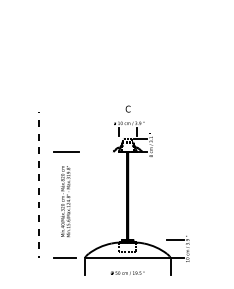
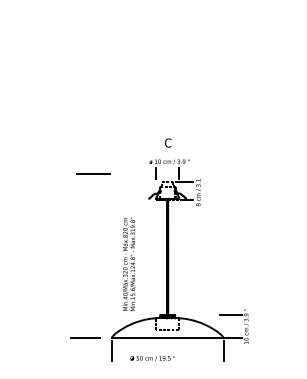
line: (66, 152) -> (93, 173), moved
line: (39, 184) -> (51, 242), removed
text: (65, 200) -> (128, 263), moved
text: (127, 273) -> (152, 358), moved

